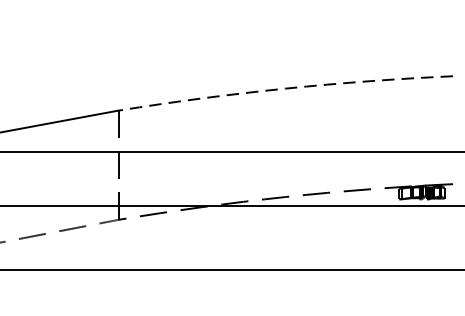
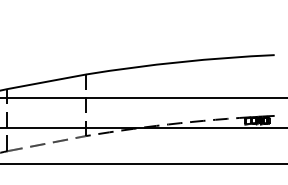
arc: (285, 89) -> (180, 62), dashed -> solid

